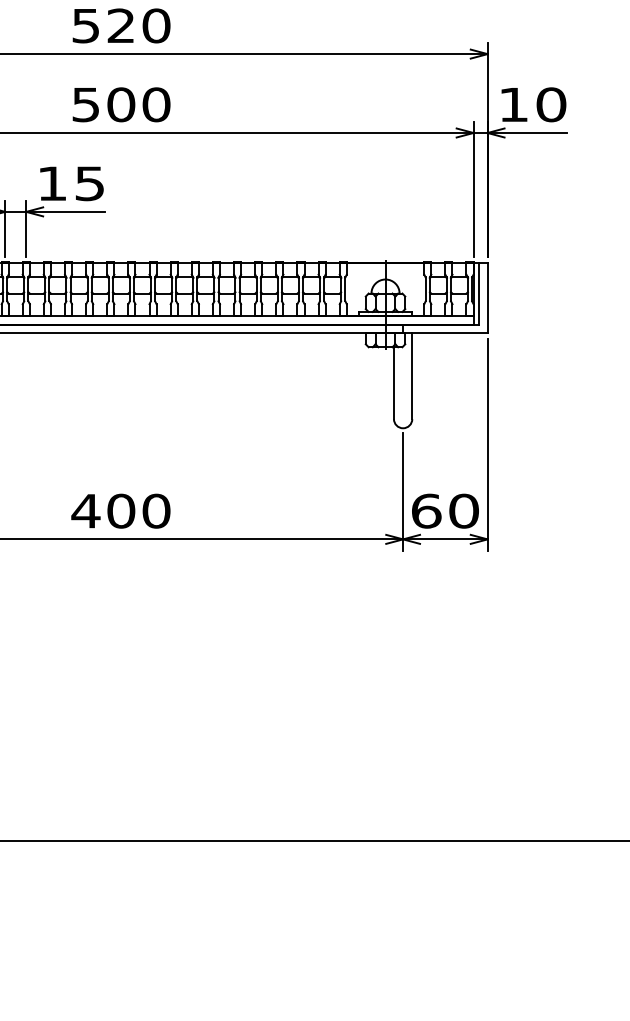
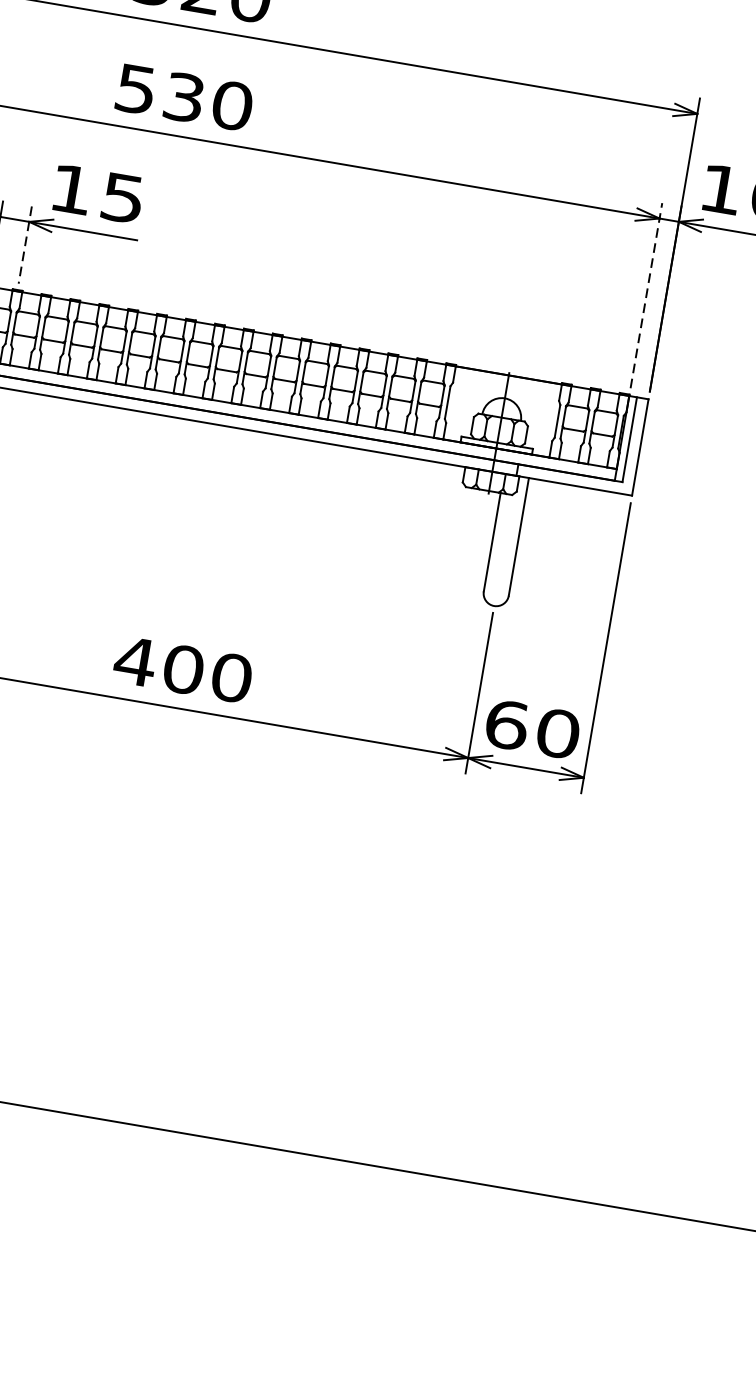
text: (121, 104) -> (184, 97), 500 -> 530
line: (473, 189) -> (646, 295), solid -> dashed
line: (26, 229) -> (25, 246), solid -> dashed
text: (120, 510) -> (182, 668), moved

